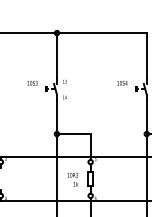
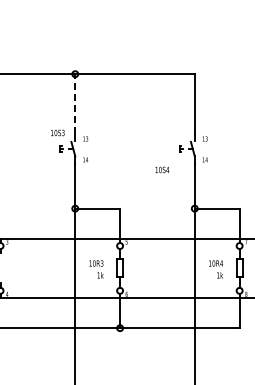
line: (57, 55) -> (75, 104), solid -> dashed
text: (32, 82) -> (57, 132), moved
text: (122, 82) -> (162, 169), moved

